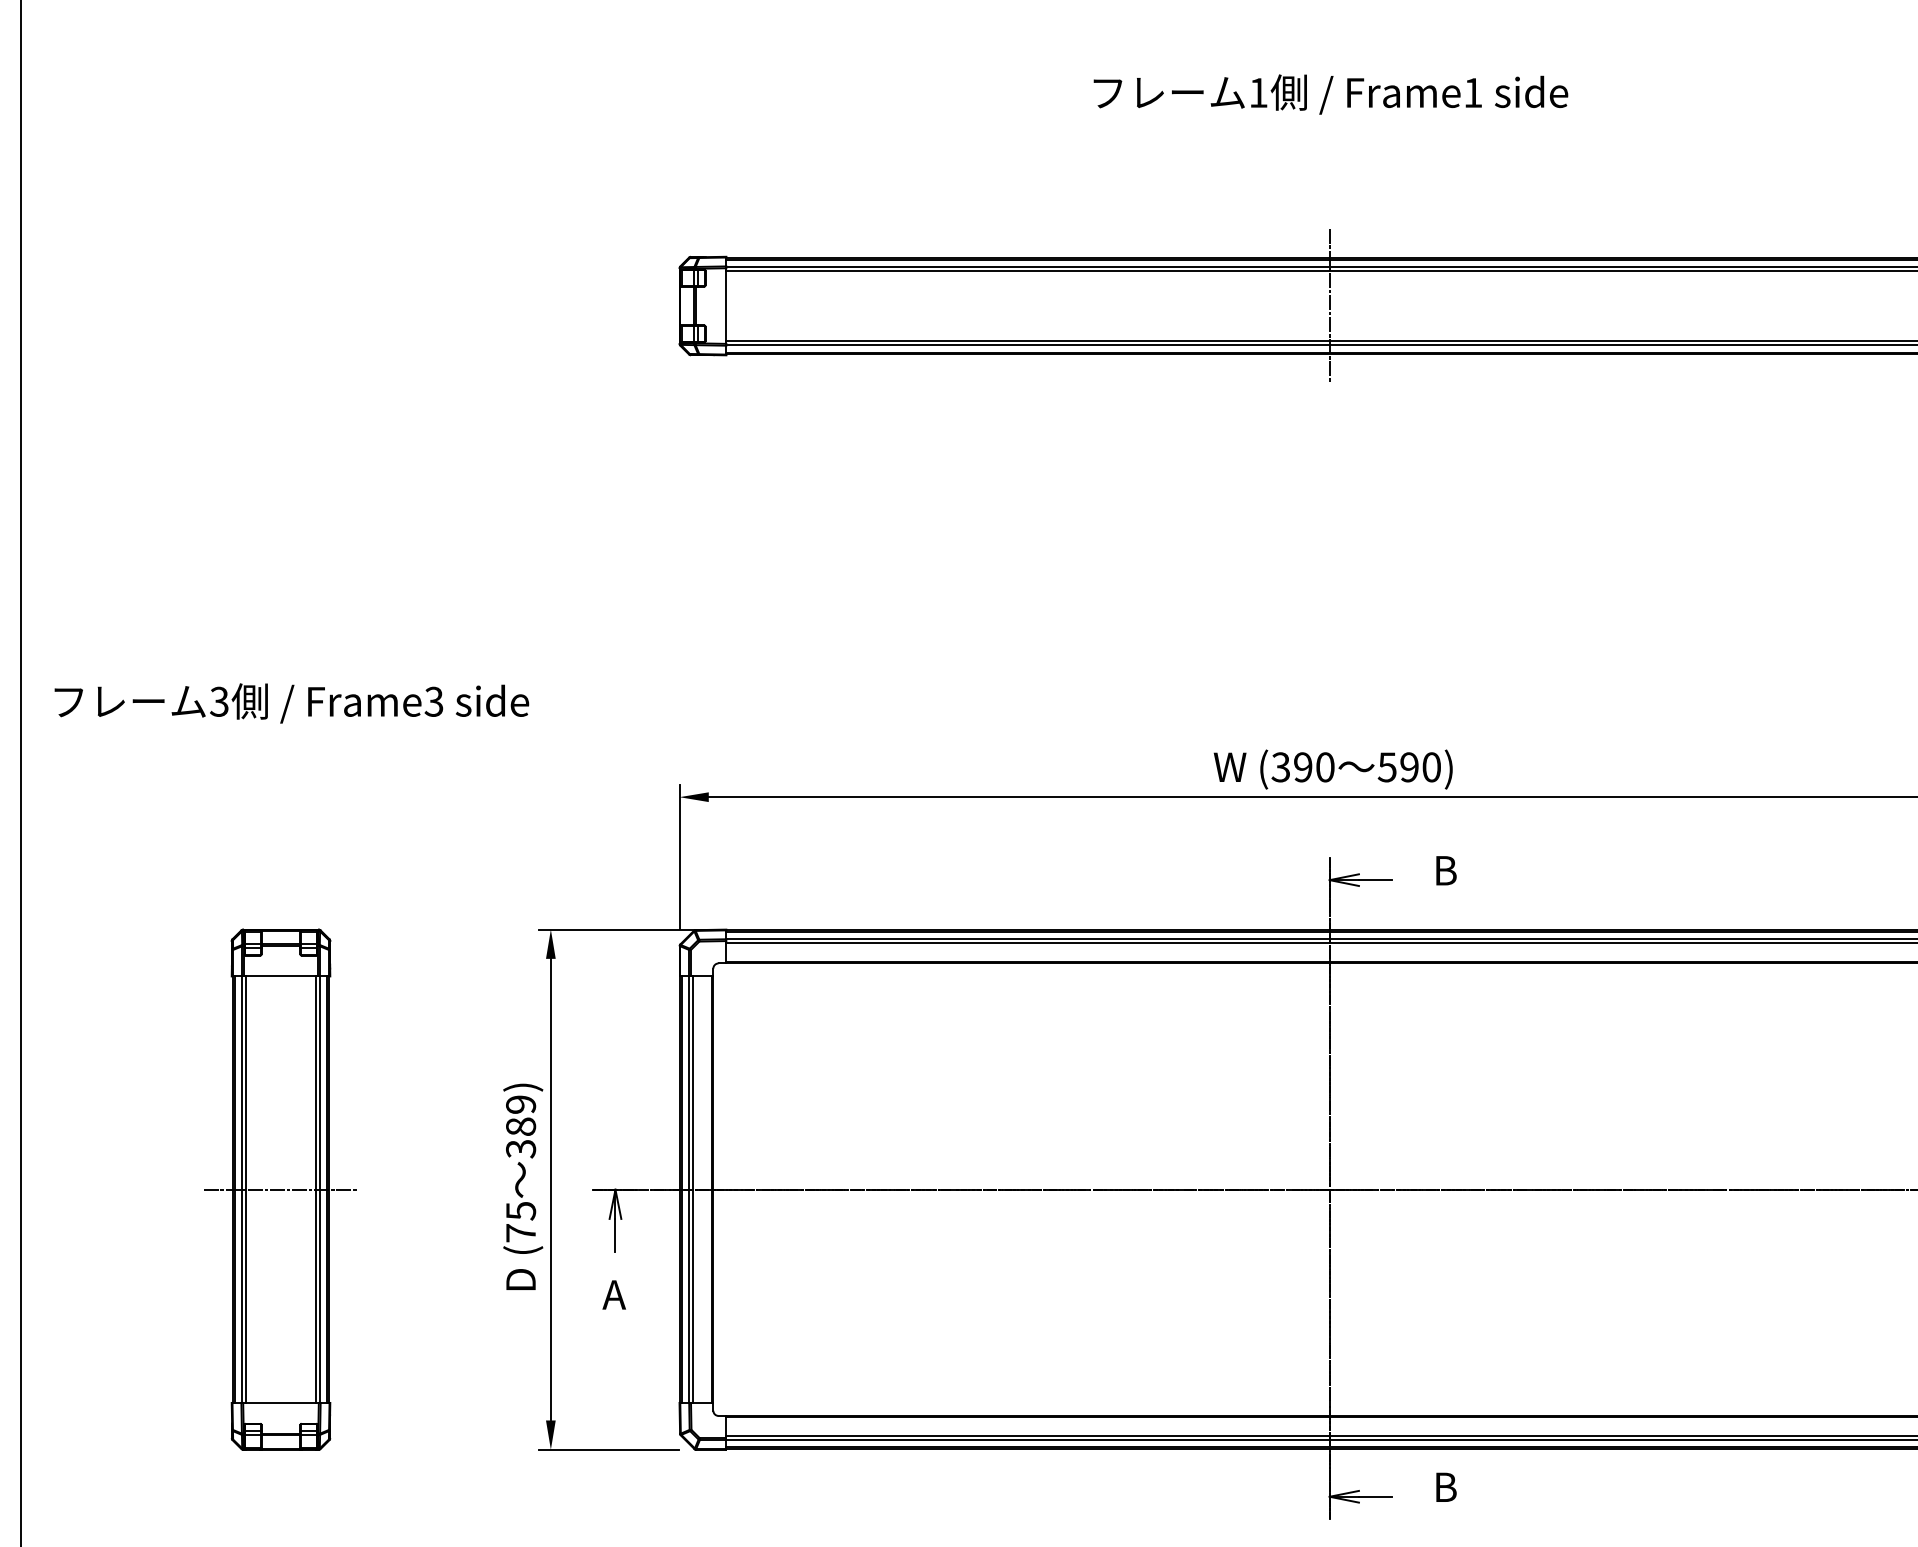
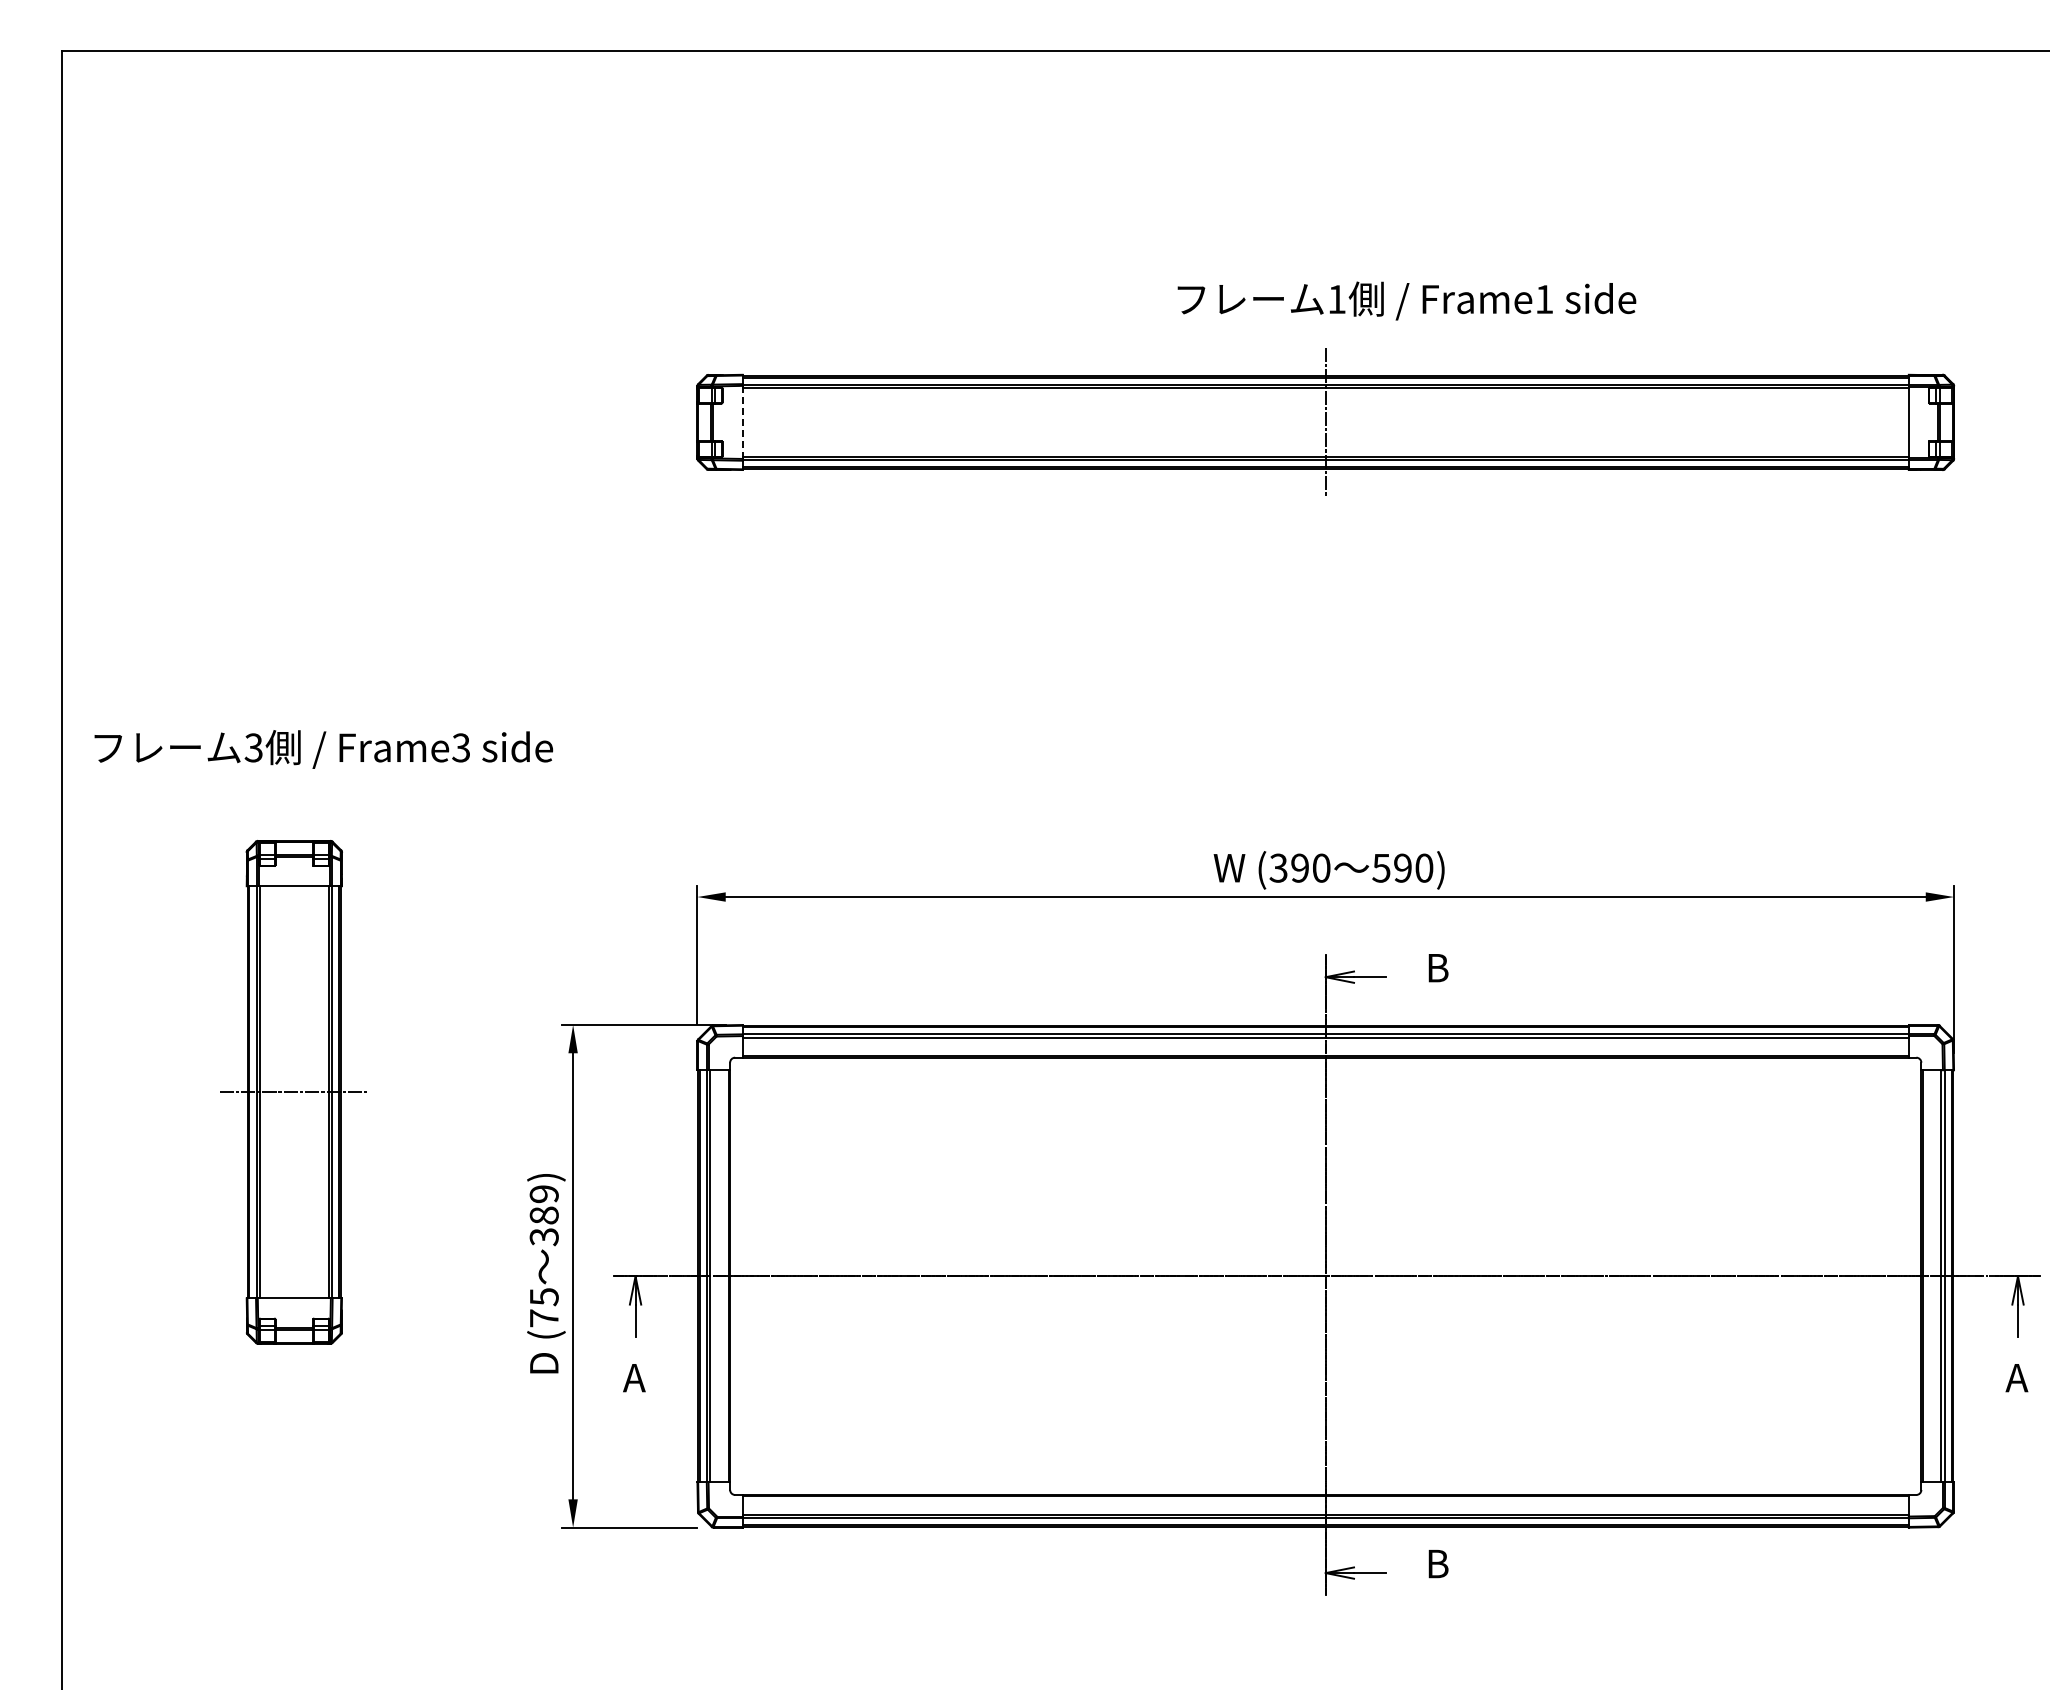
text: (1330, 94) -> (1406, 300), moved
line: (726, 306) -> (742, 422), solid -> dashed
text: (291, 703) -> (323, 749), moved
part: (280, 1189) -> (293, 1092), moved

